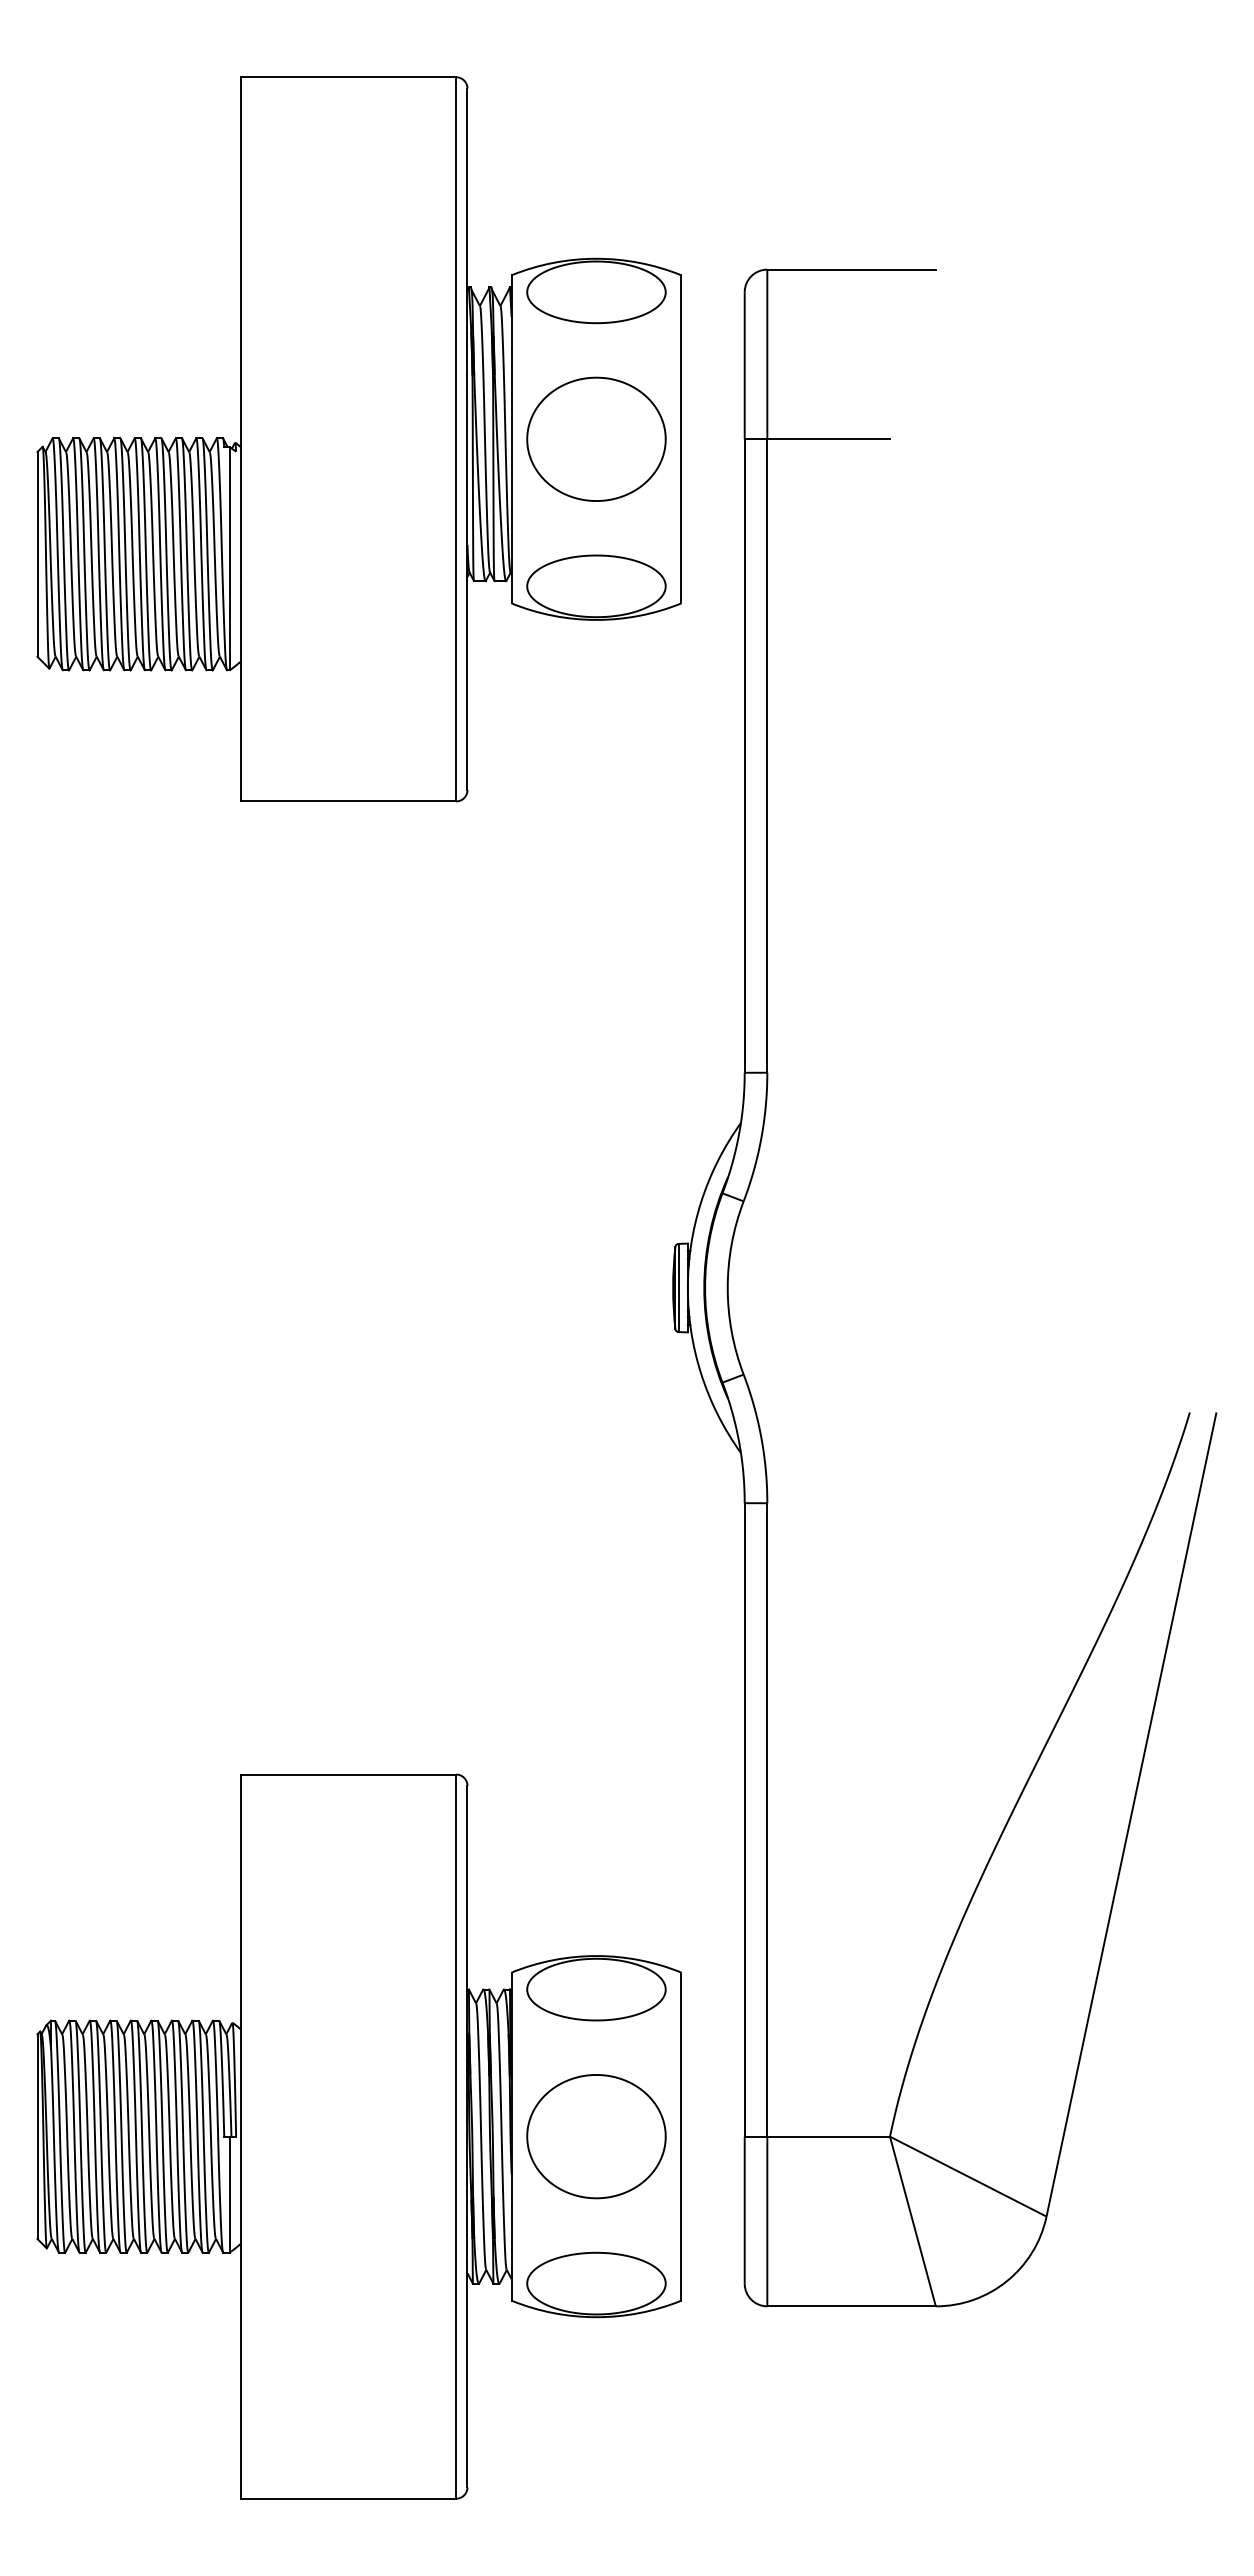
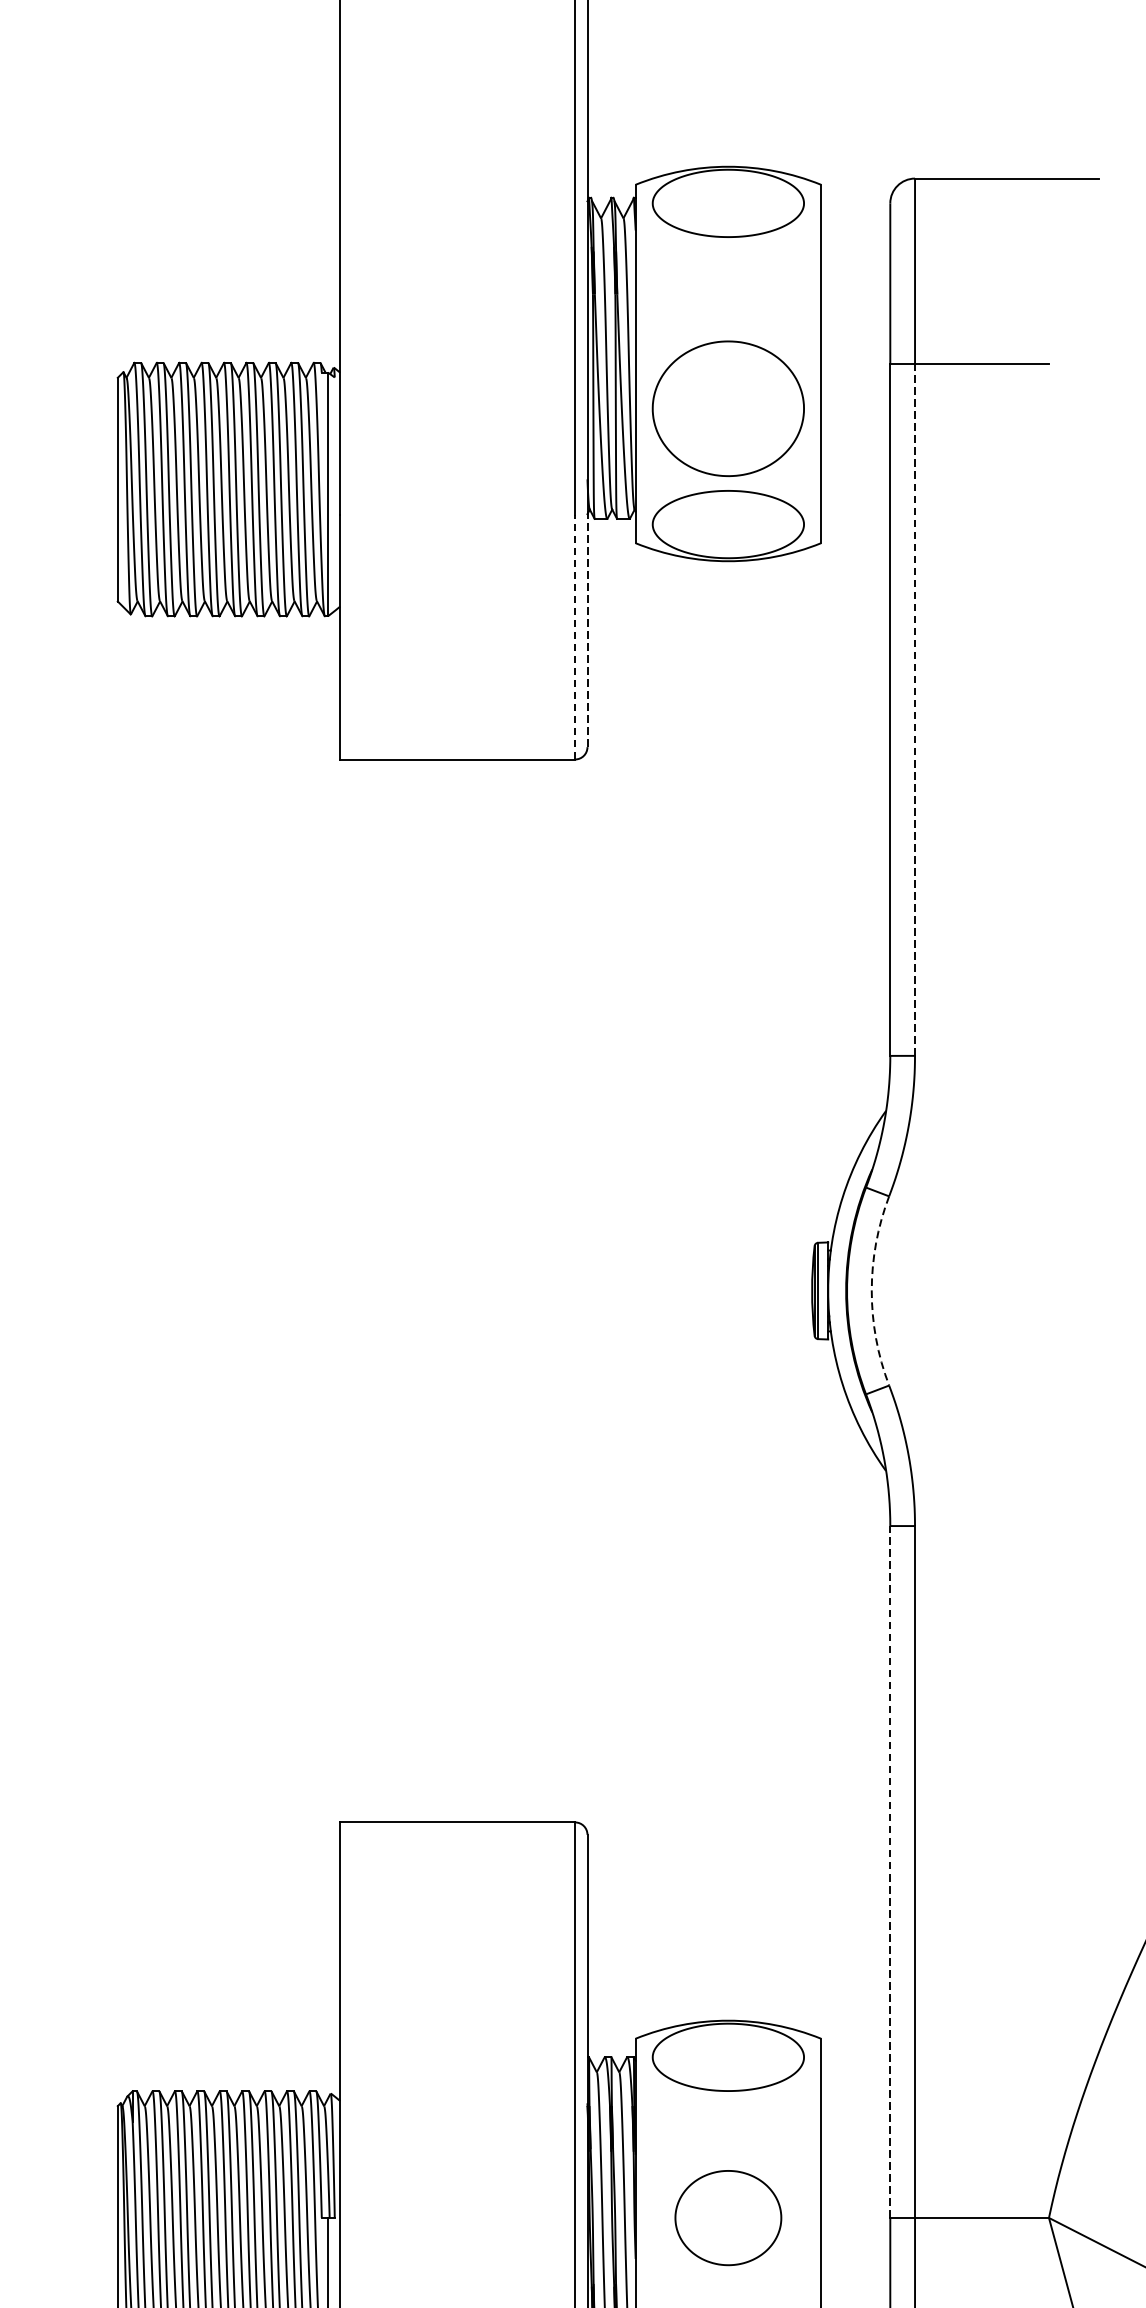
part: (596, 438) -> (728, 407), moved
line: (467, 681) -> (587, 628), solid -> dashed
line: (456, 689) -> (575, 637), solid -> dashed
line: (767, 756) -> (915, 710), solid -> dashed
arc: (727, 1287) -> (871, 1290), solid -> dashed
line: (744, 1819) -> (890, 1871), solid -> dashed
part: (596, 2136) -> (728, 2217), size x0.7

